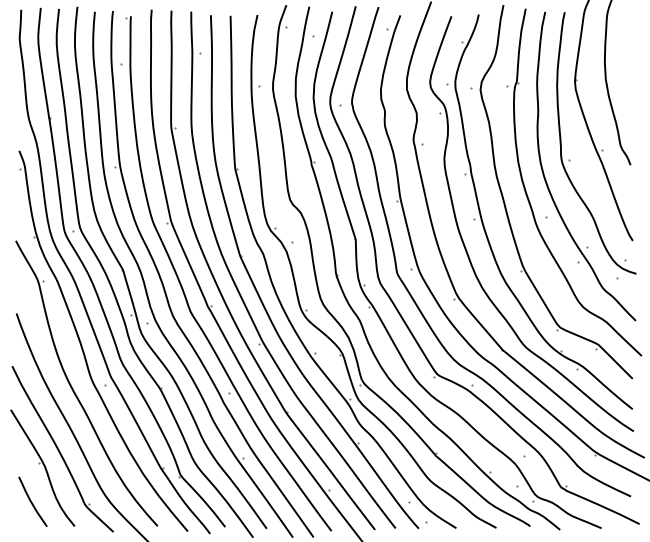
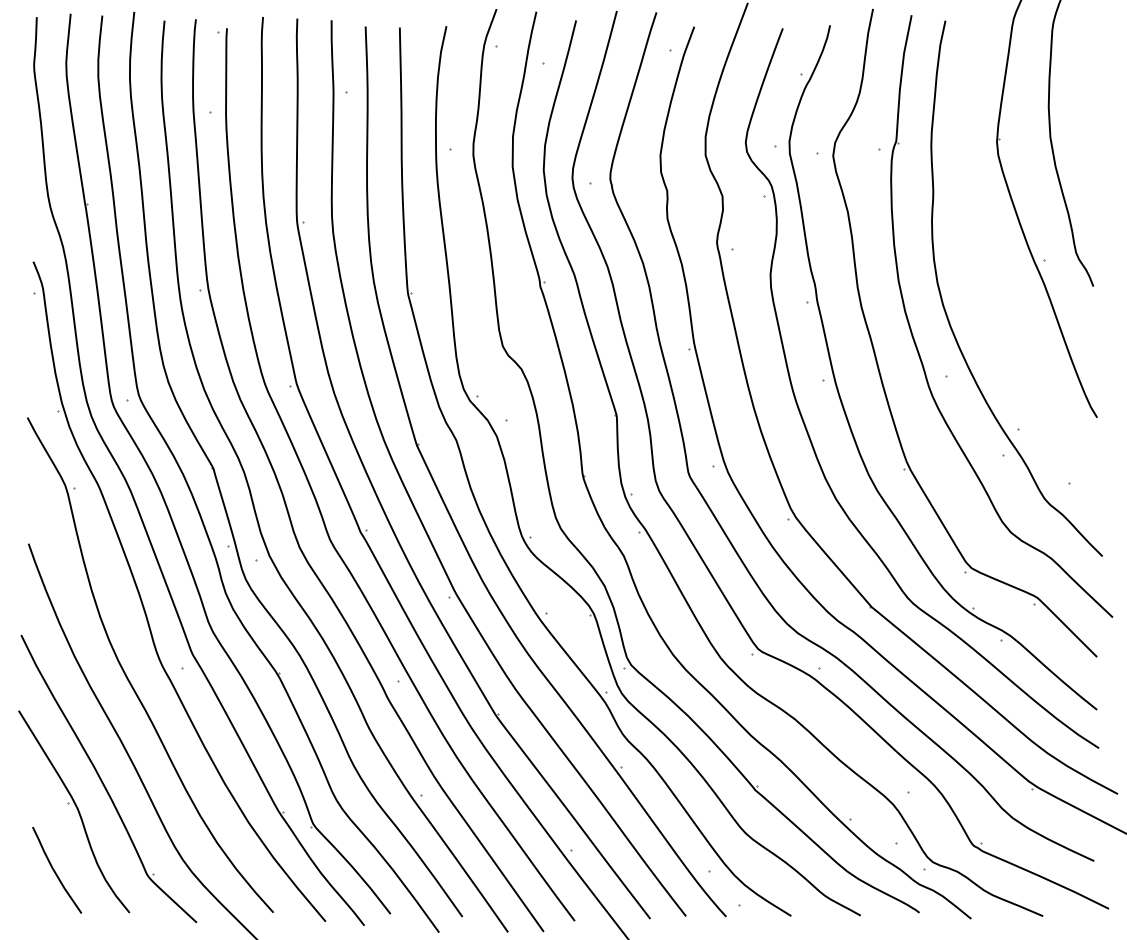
part: (570, 160) -> (989, 278), removed

